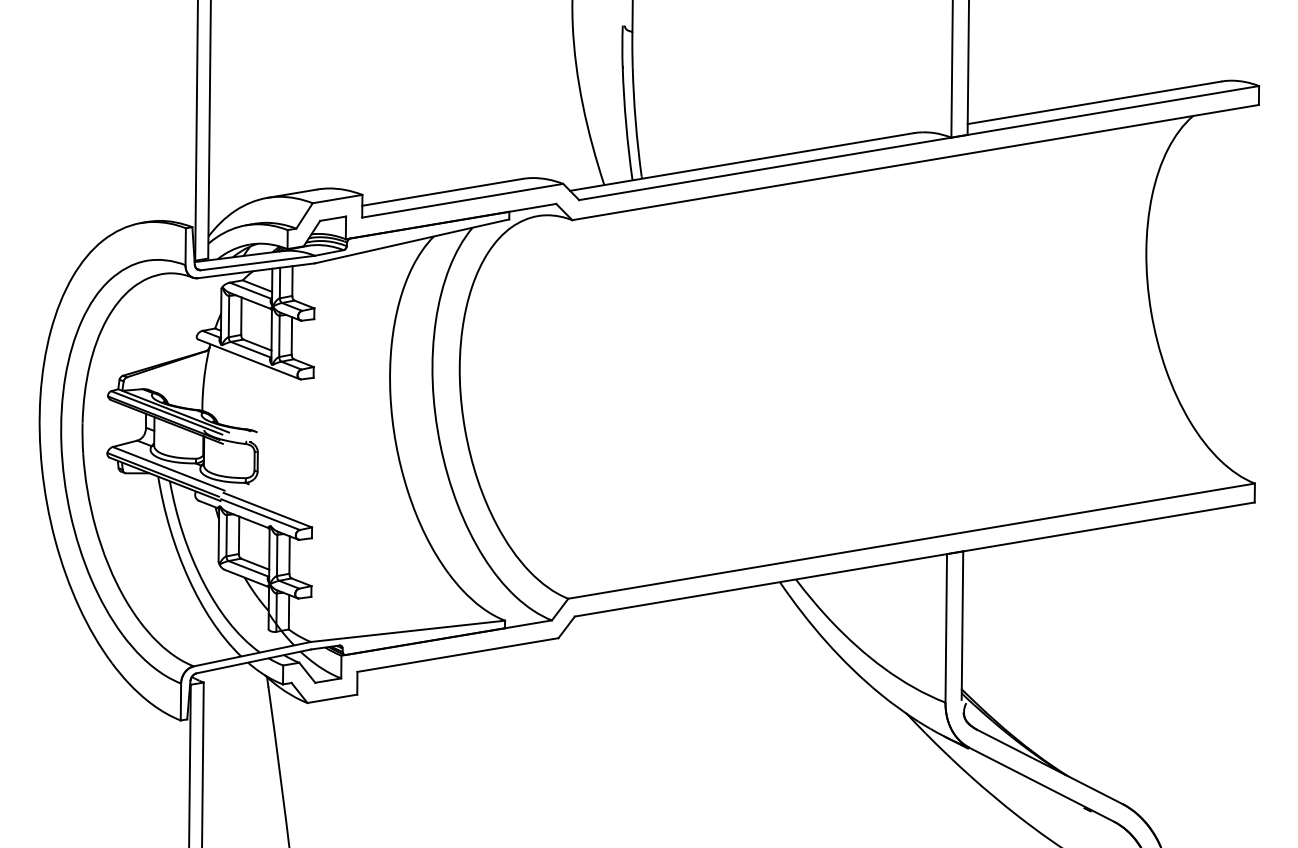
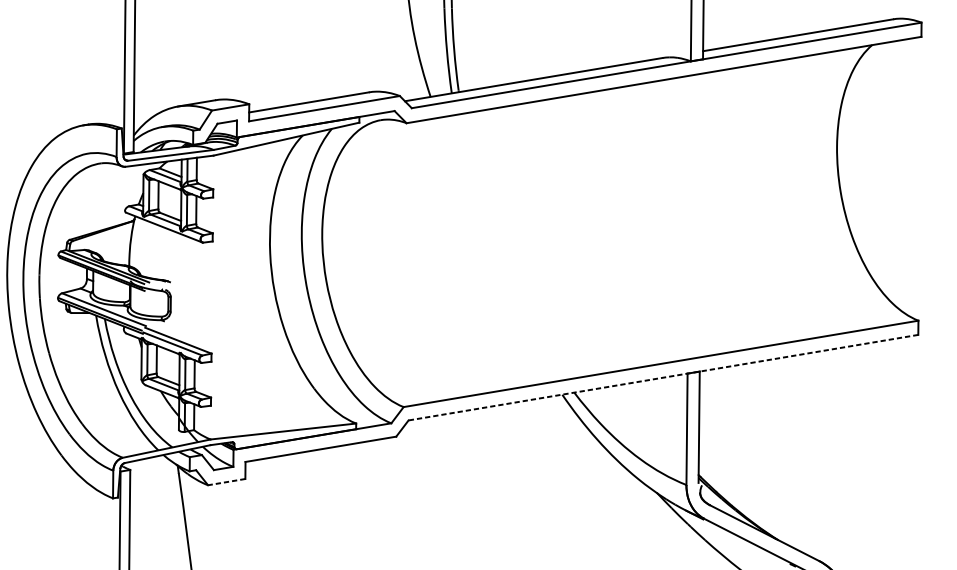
line: (914, 559) -> (663, 377), solid -> dashed
line: (331, 698) -> (226, 481), solid -> dashed

